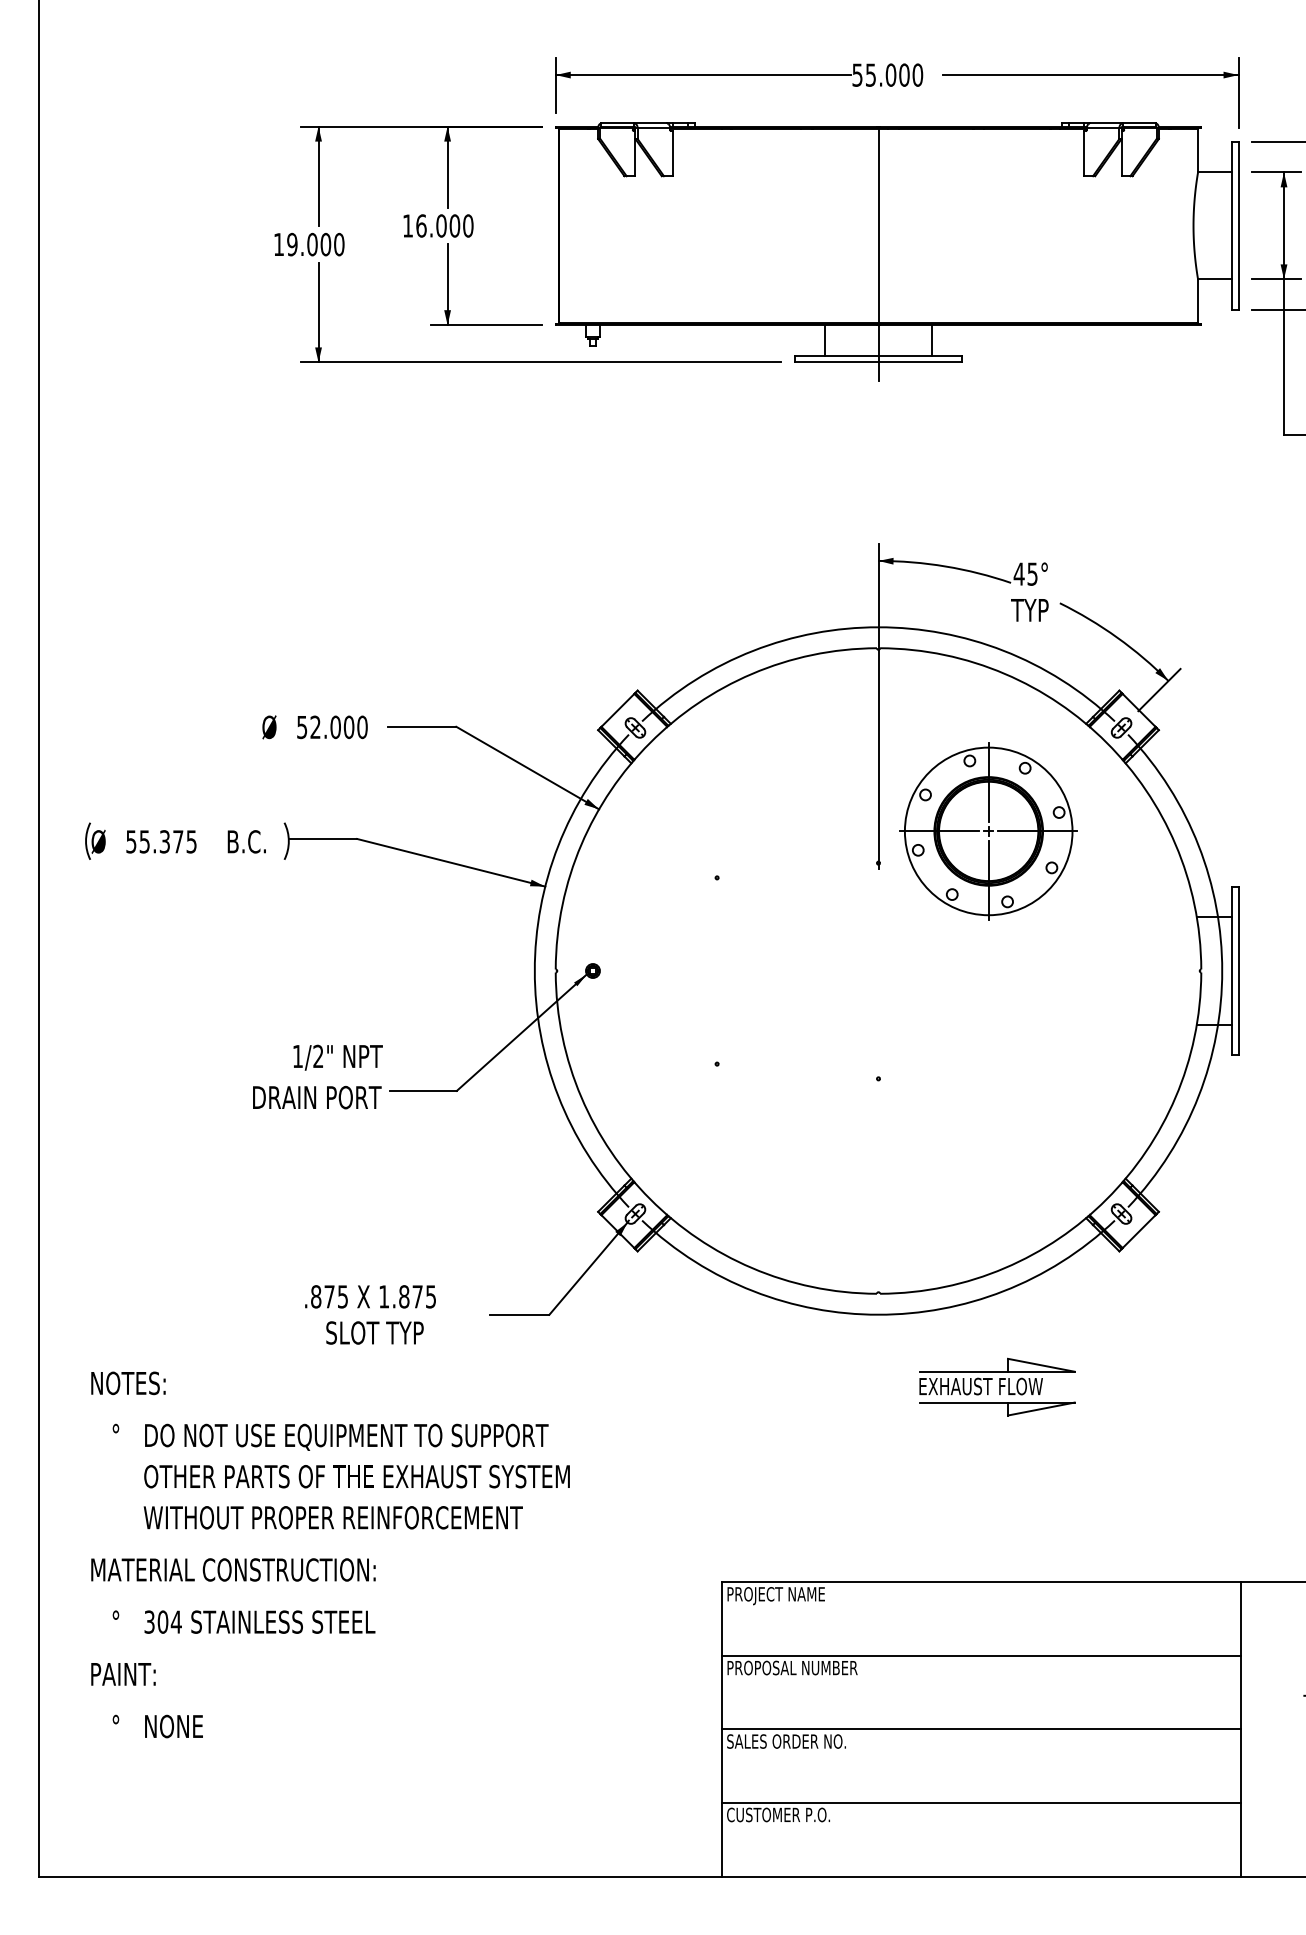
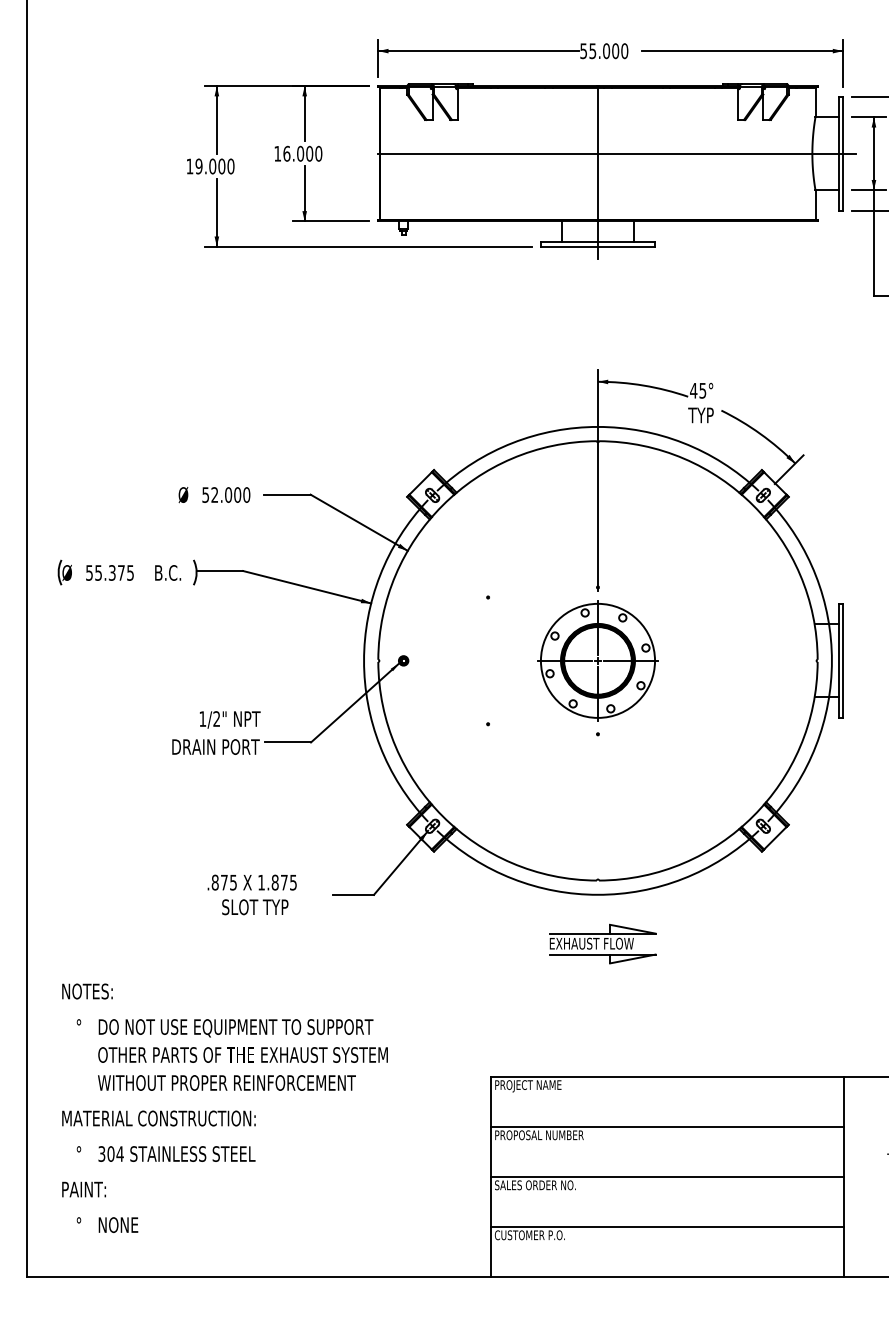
line: (905, 225) -> (616, 153), added
part: (988, 830) -> (597, 660), moved
part: (996, 1386) -> (602, 943), moved
text: (329, 1553) -> (224, 1107), moved

